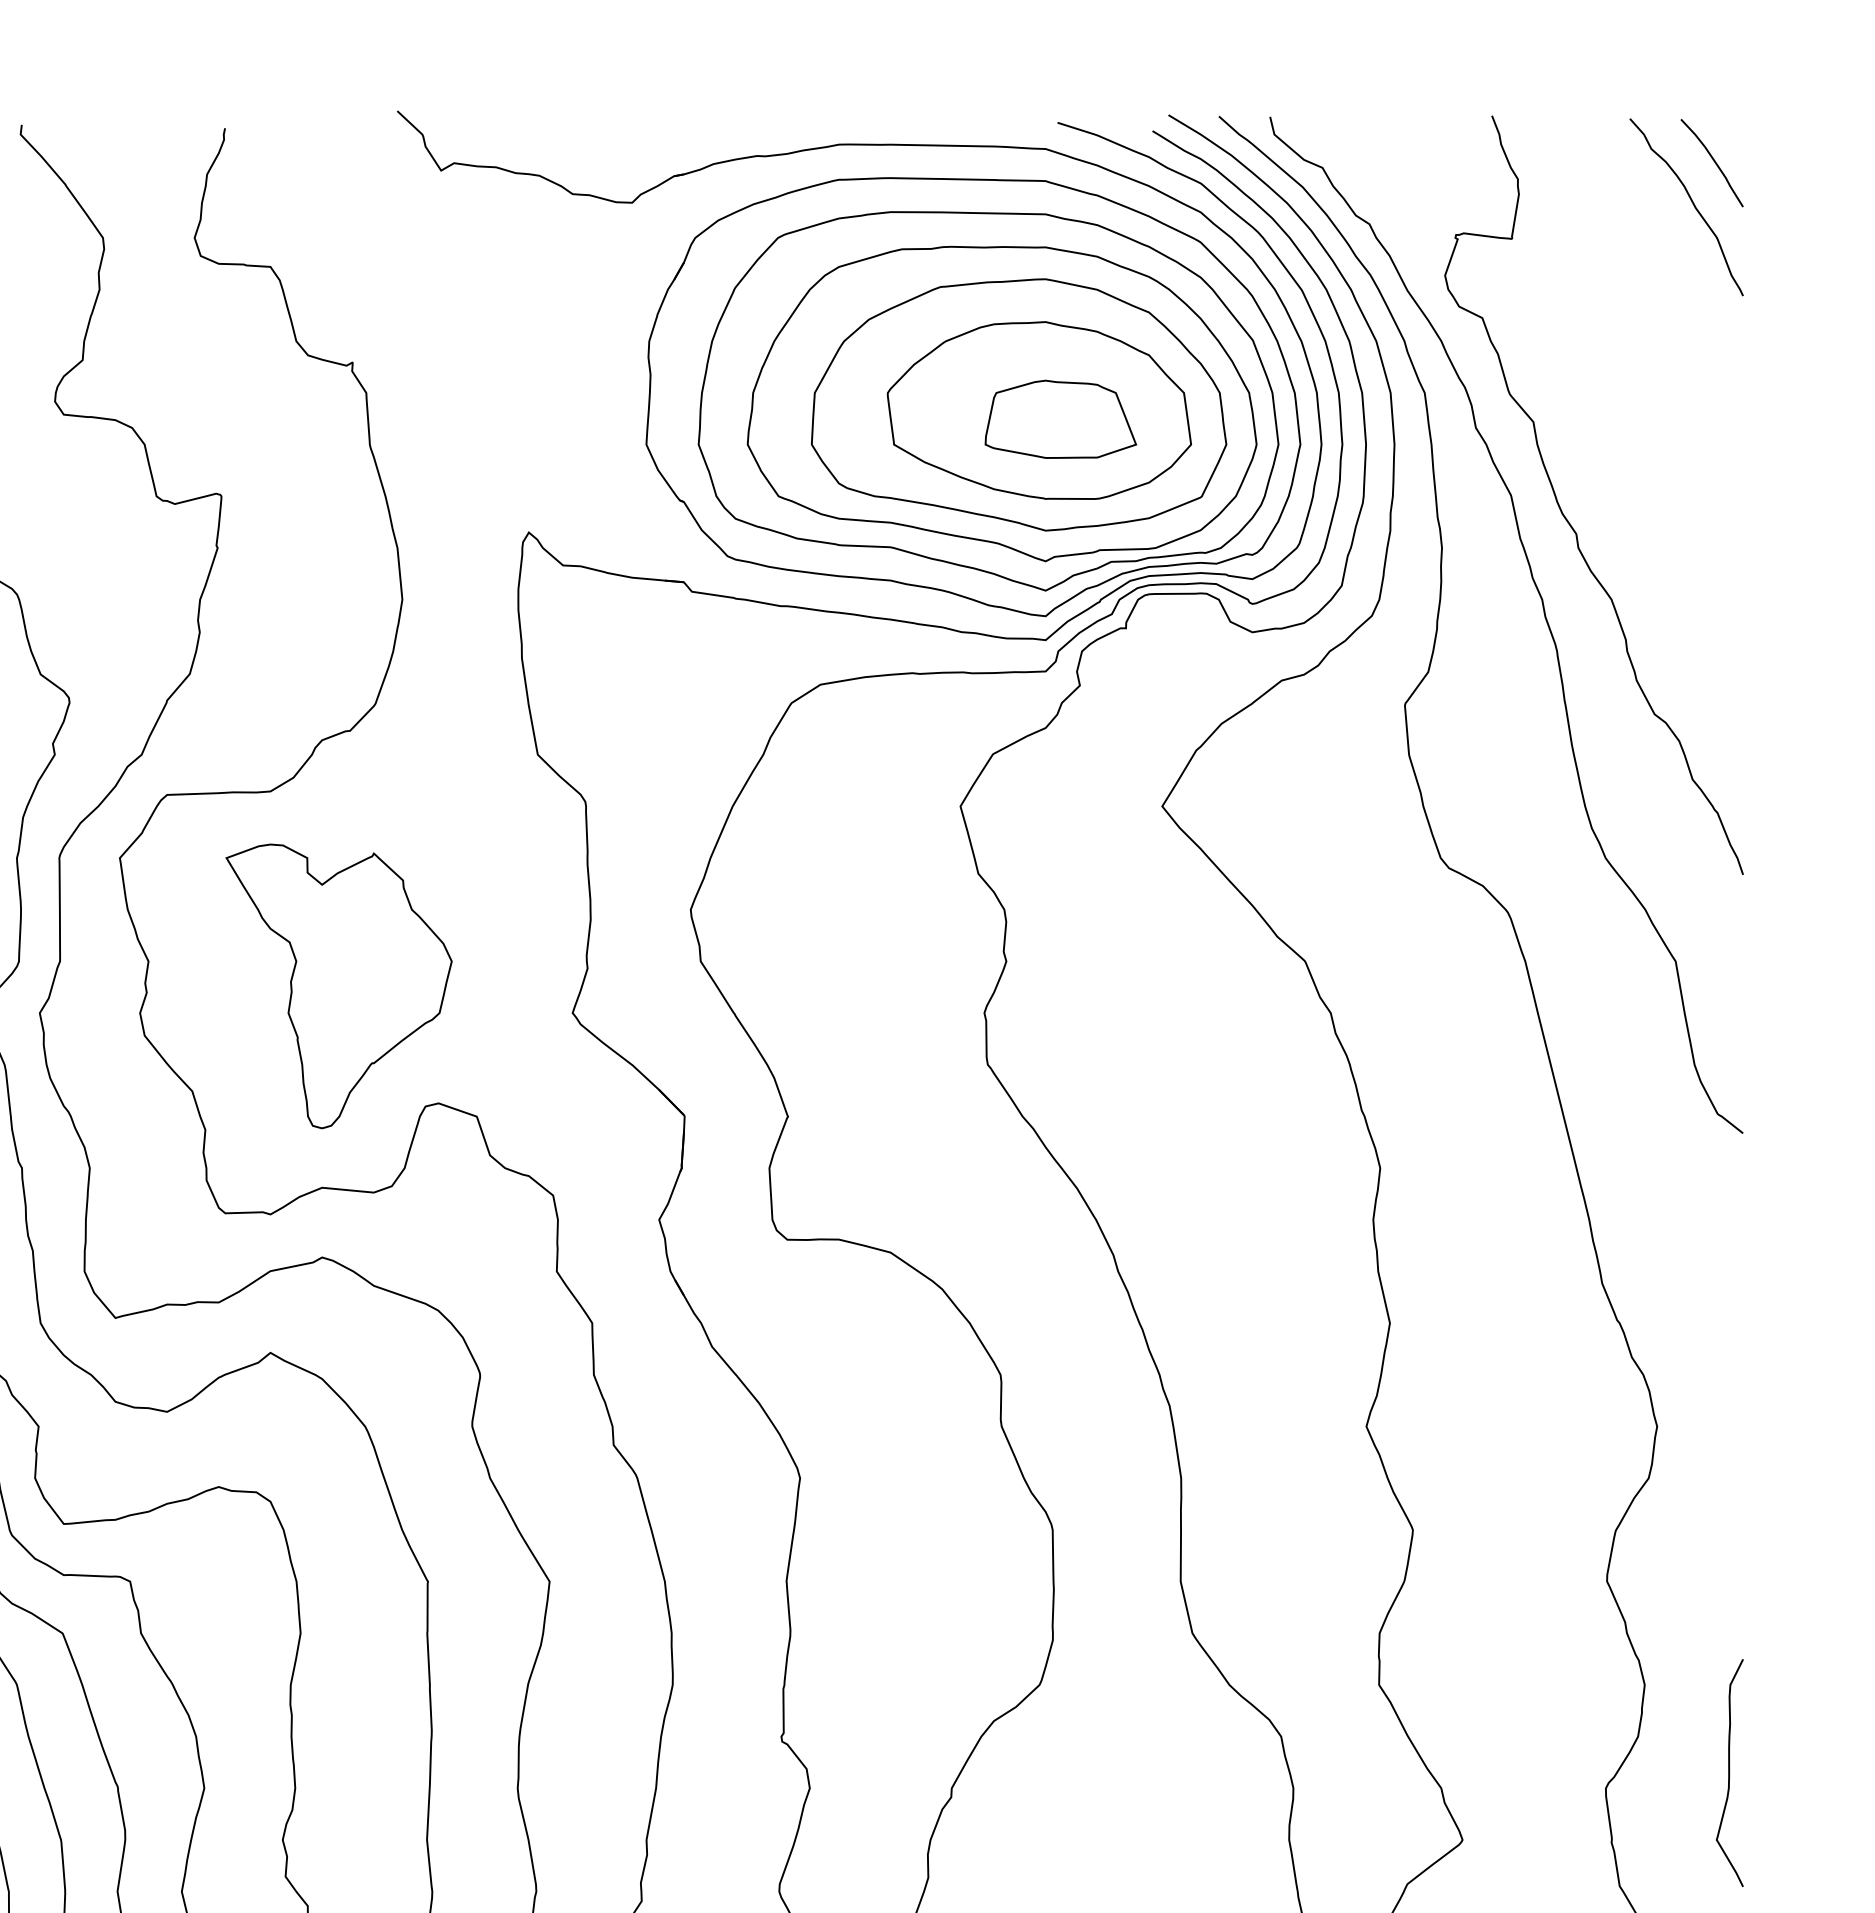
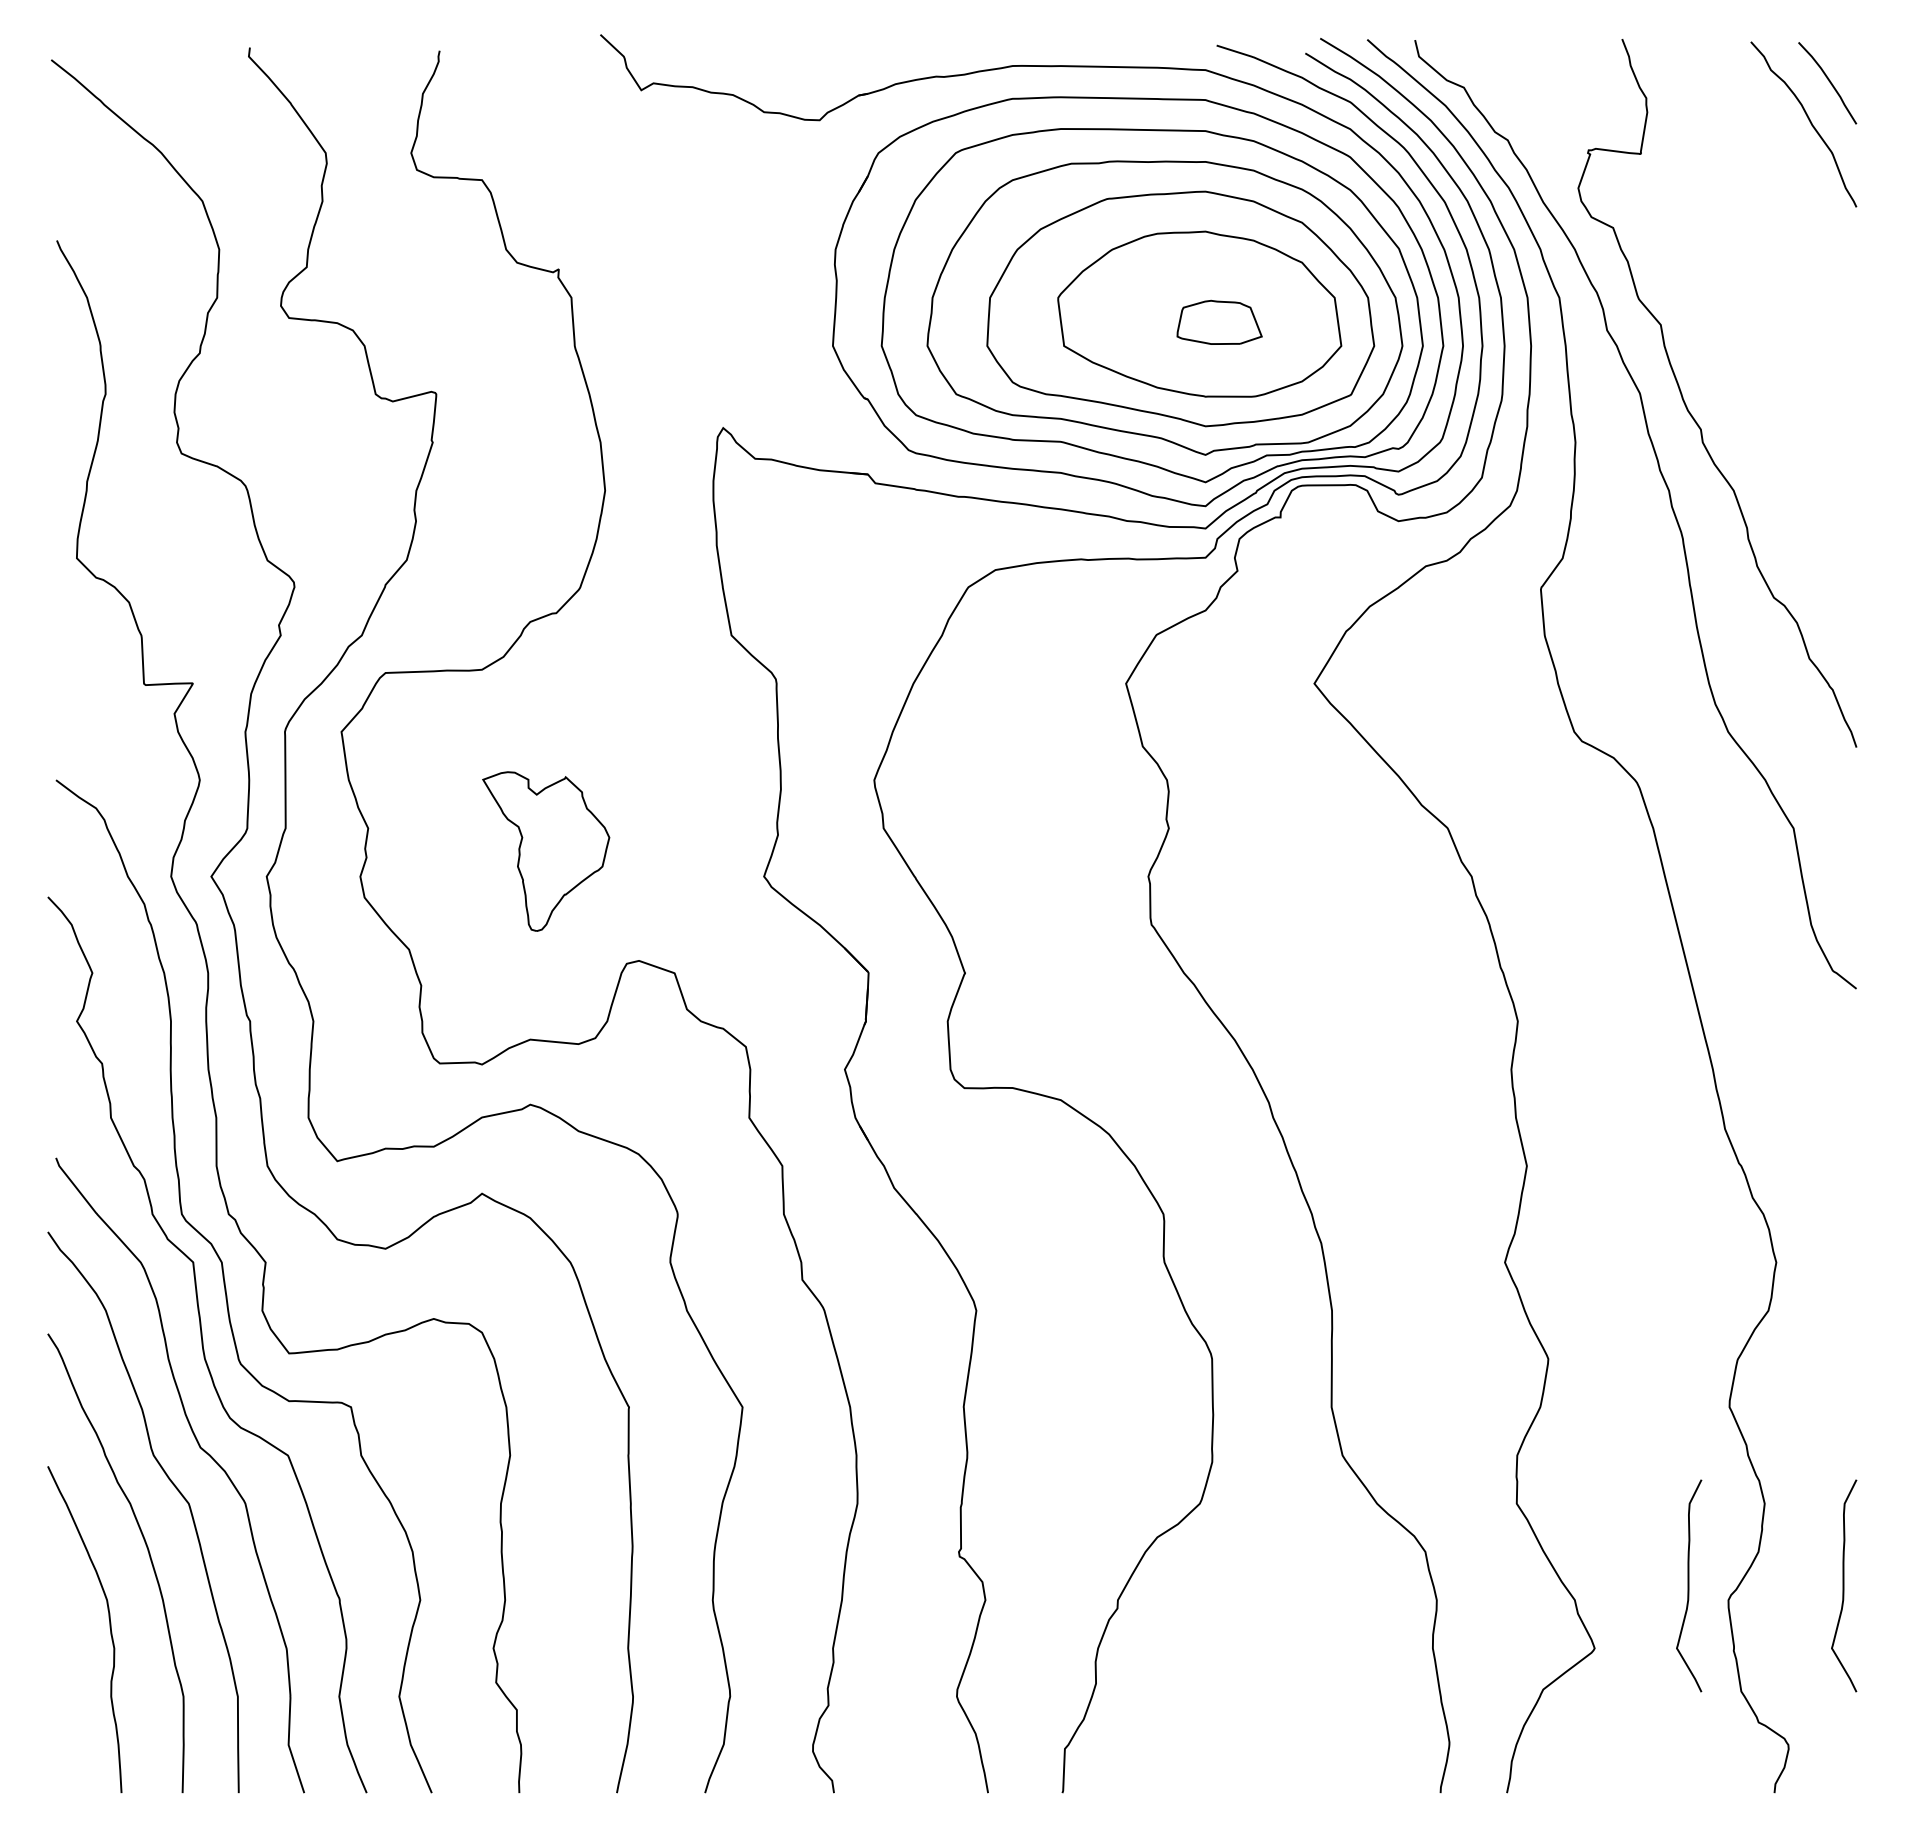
part: (1060, 419) -> (1219, 322), size x0.6
part: (339, 986) -> (546, 851), size x0.6
curve: (1564, 1772) -> (1689, 1585), added

